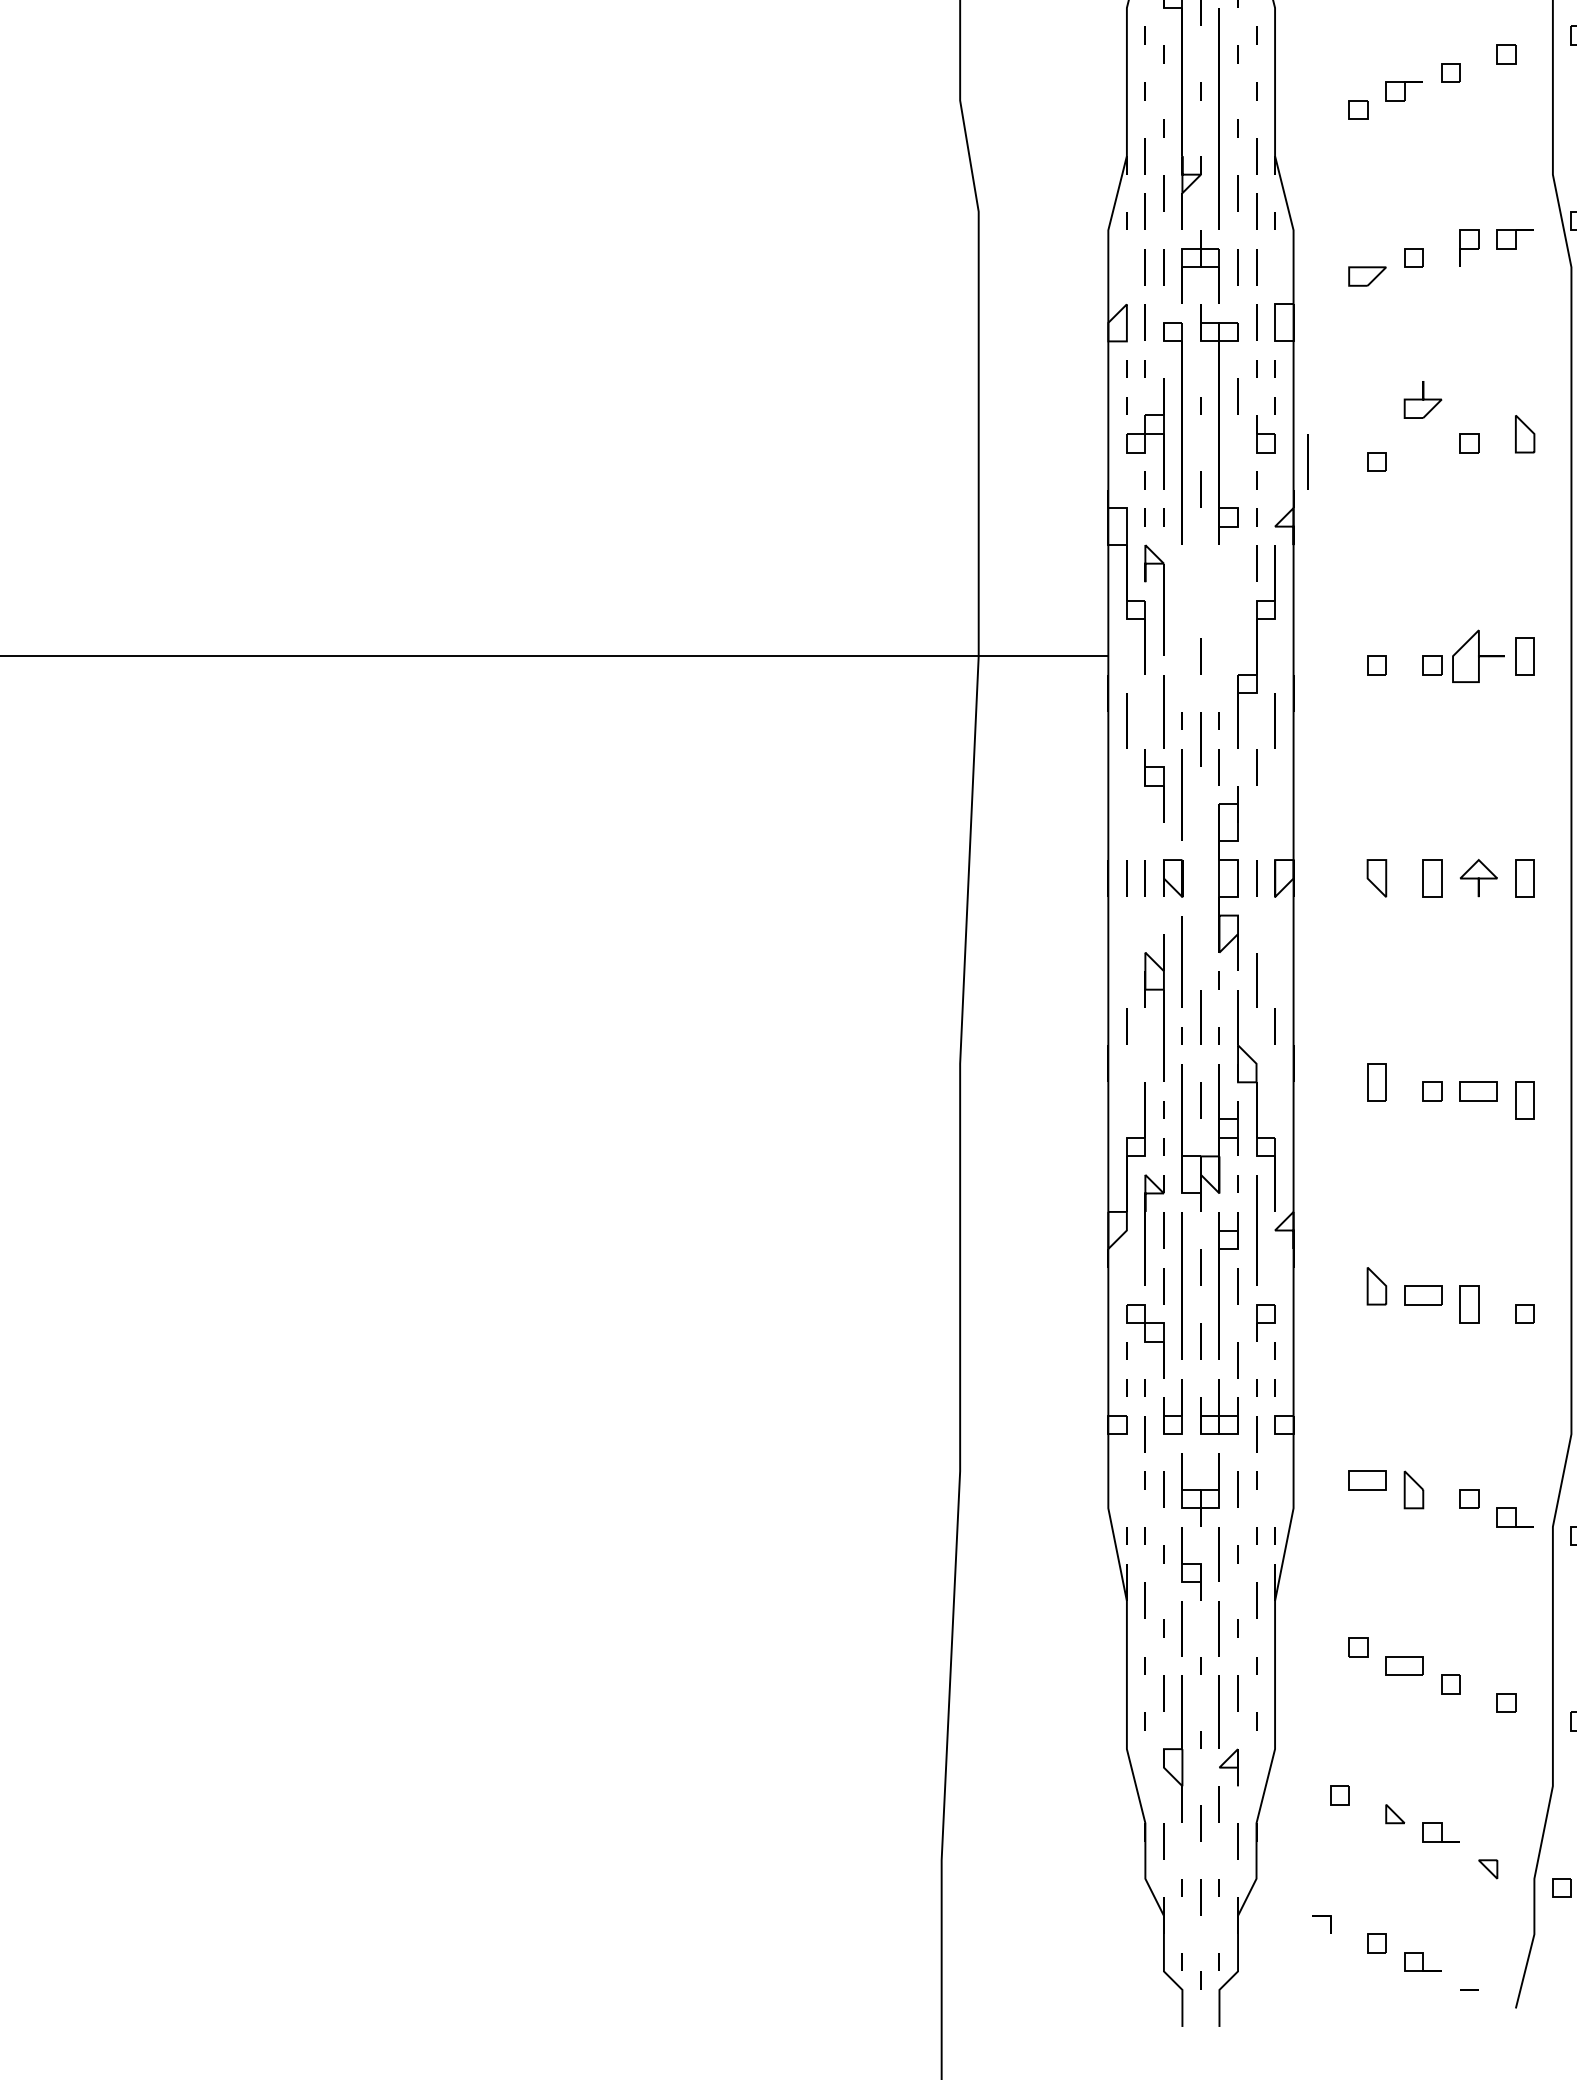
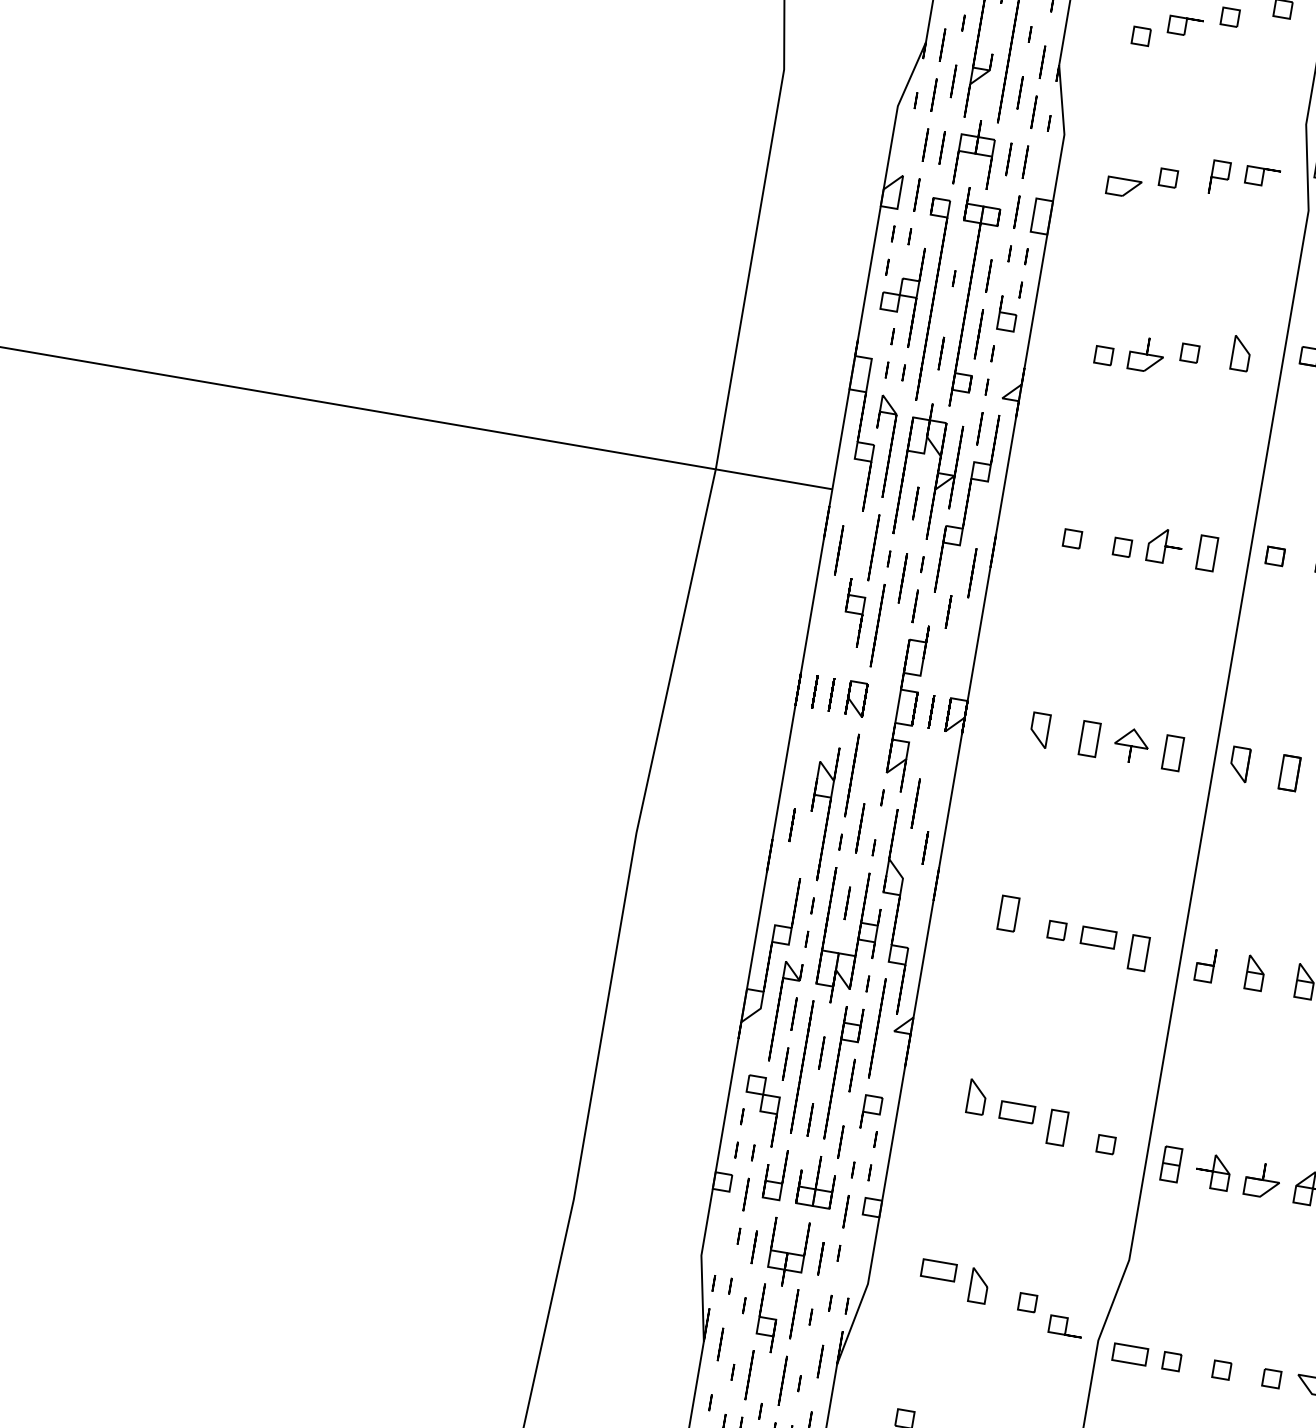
part: (1422, 399) -> (1146, 354), moved
line: (1307, 461) -> (978, 334), moved
part: (1218, 618) -> (937, 472), added
part: (1478, 656) -> (1165, 546), size x0.71

